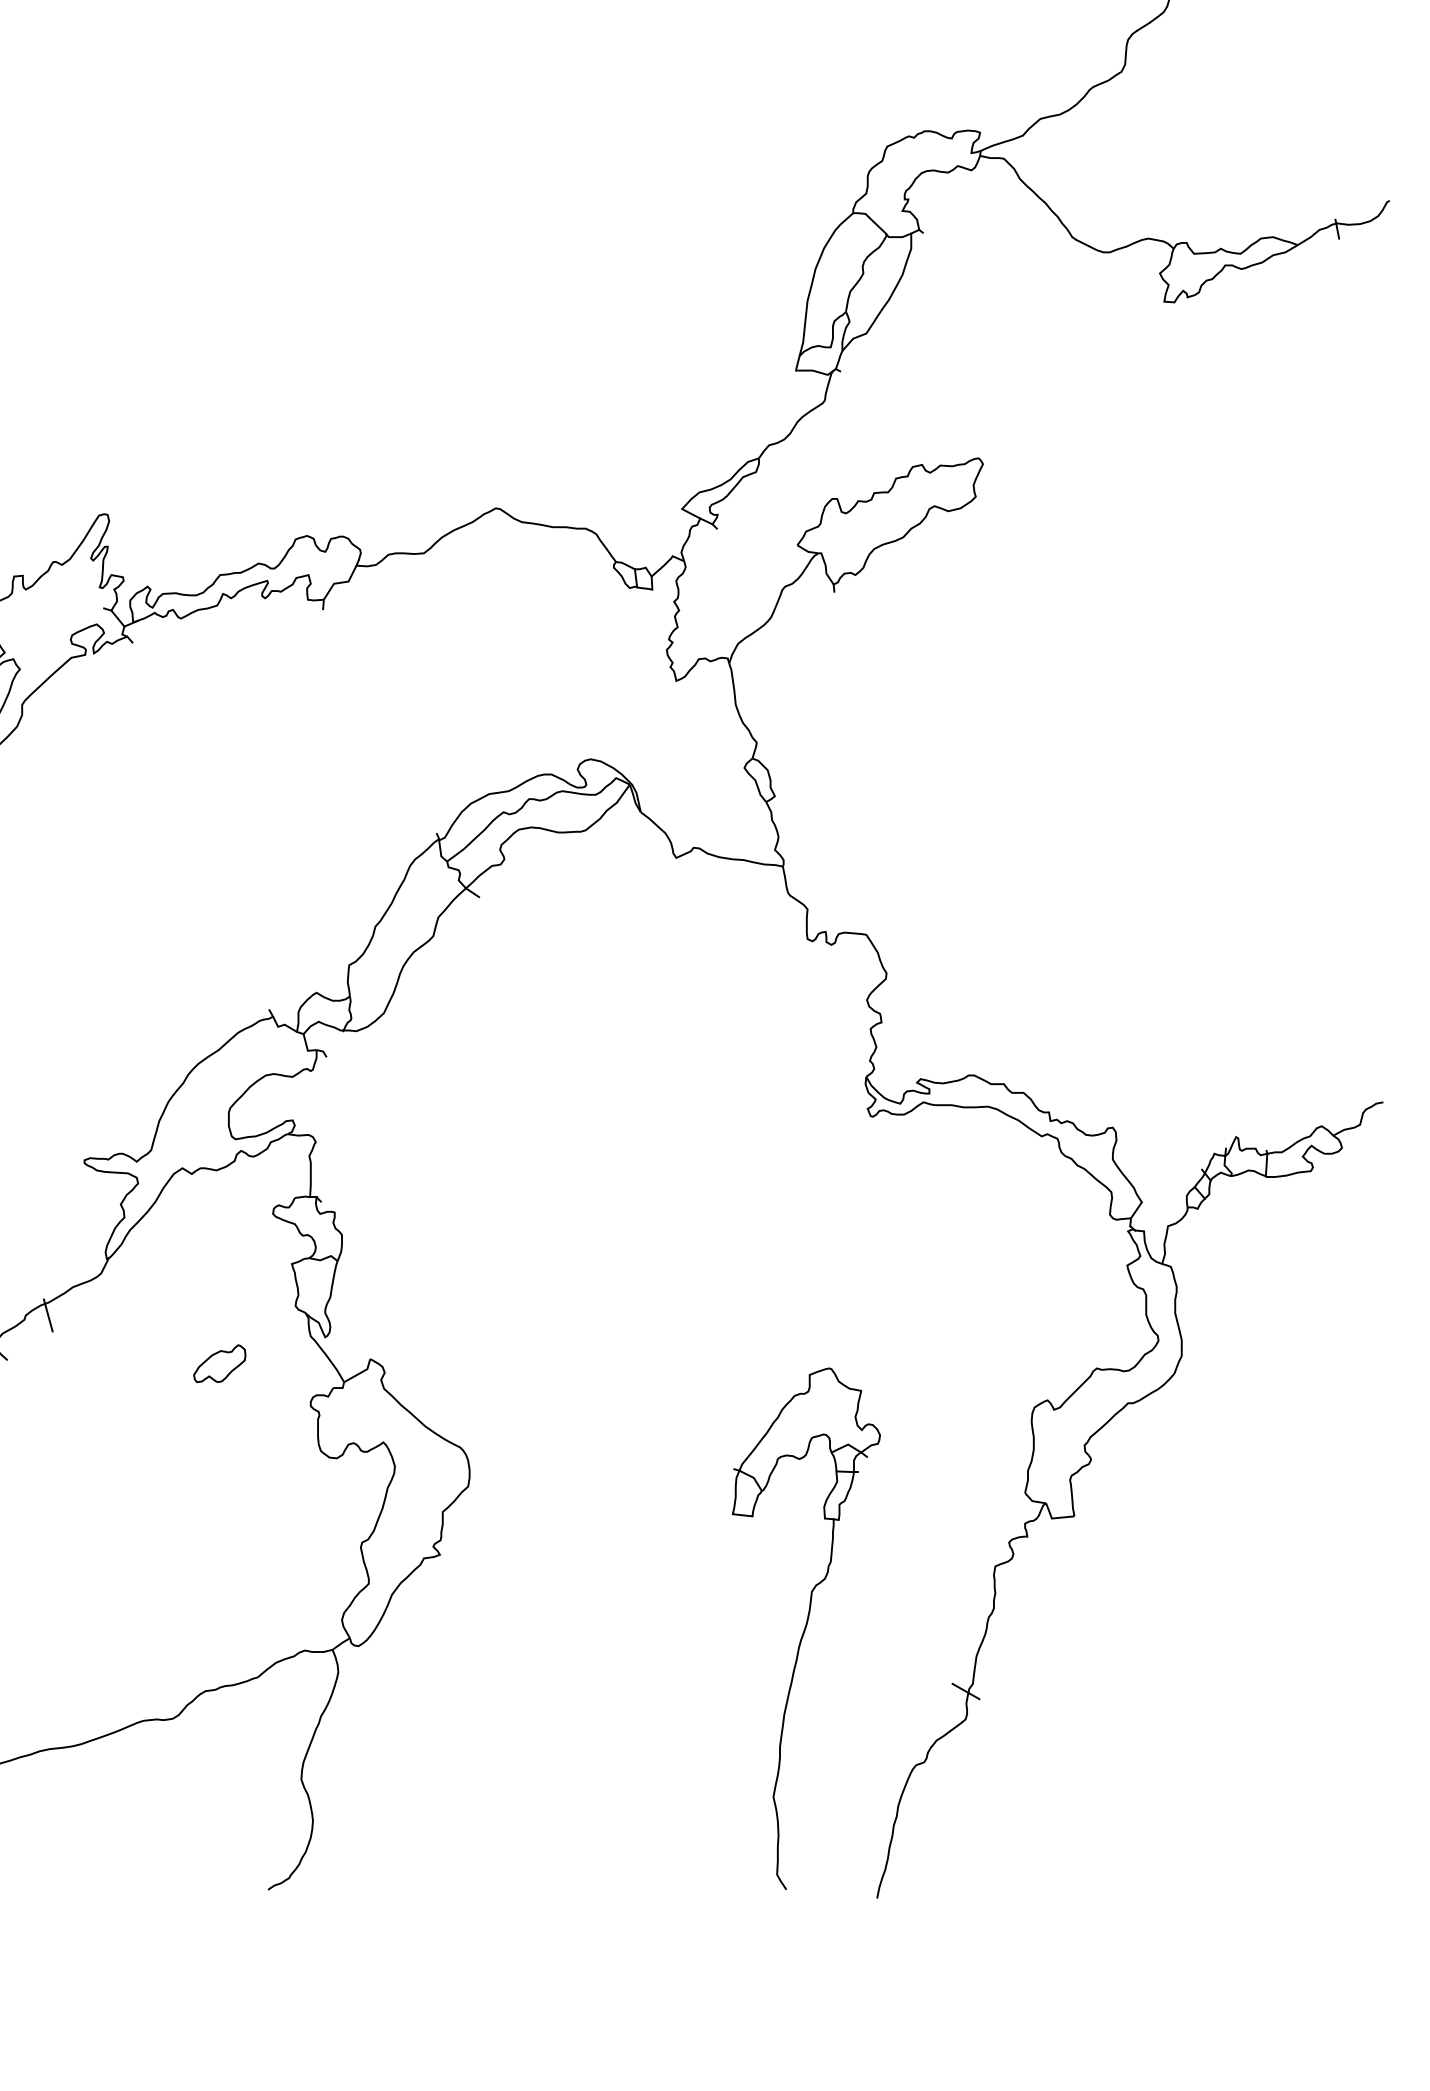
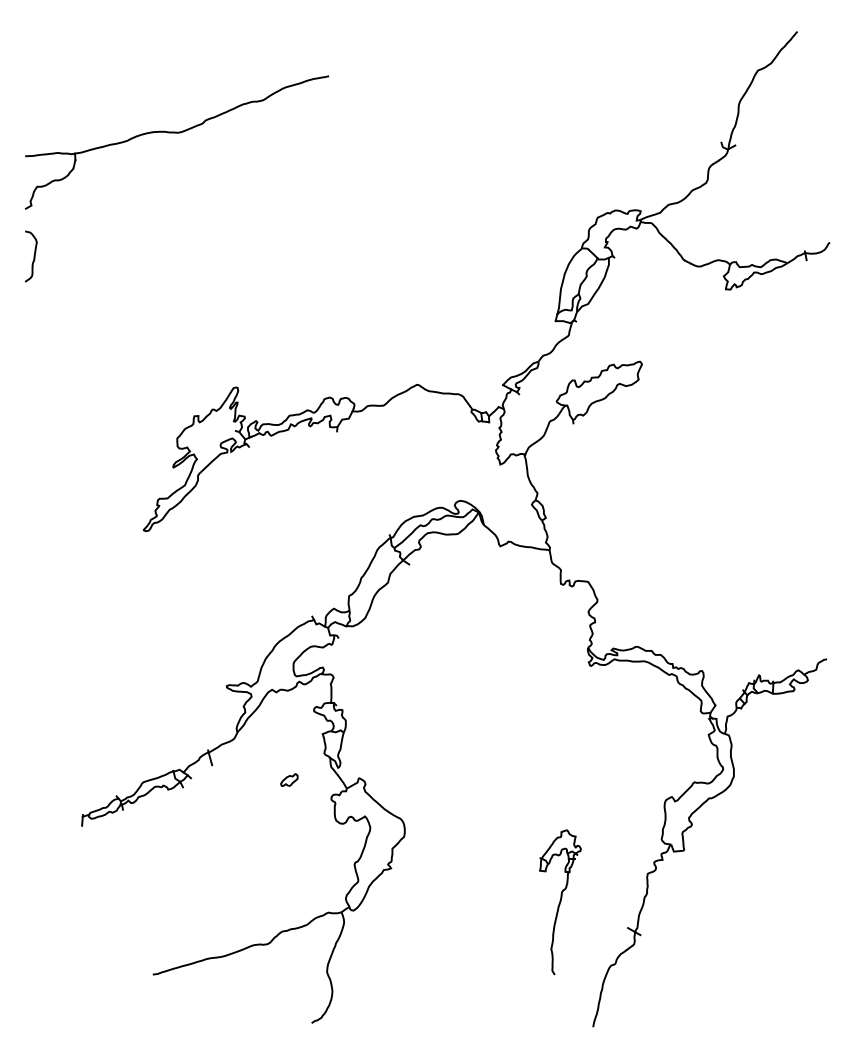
part: (220, 1362) -> (289, 779), size x0.7
part: (806, 1628) -> (560, 902), size x0.6

